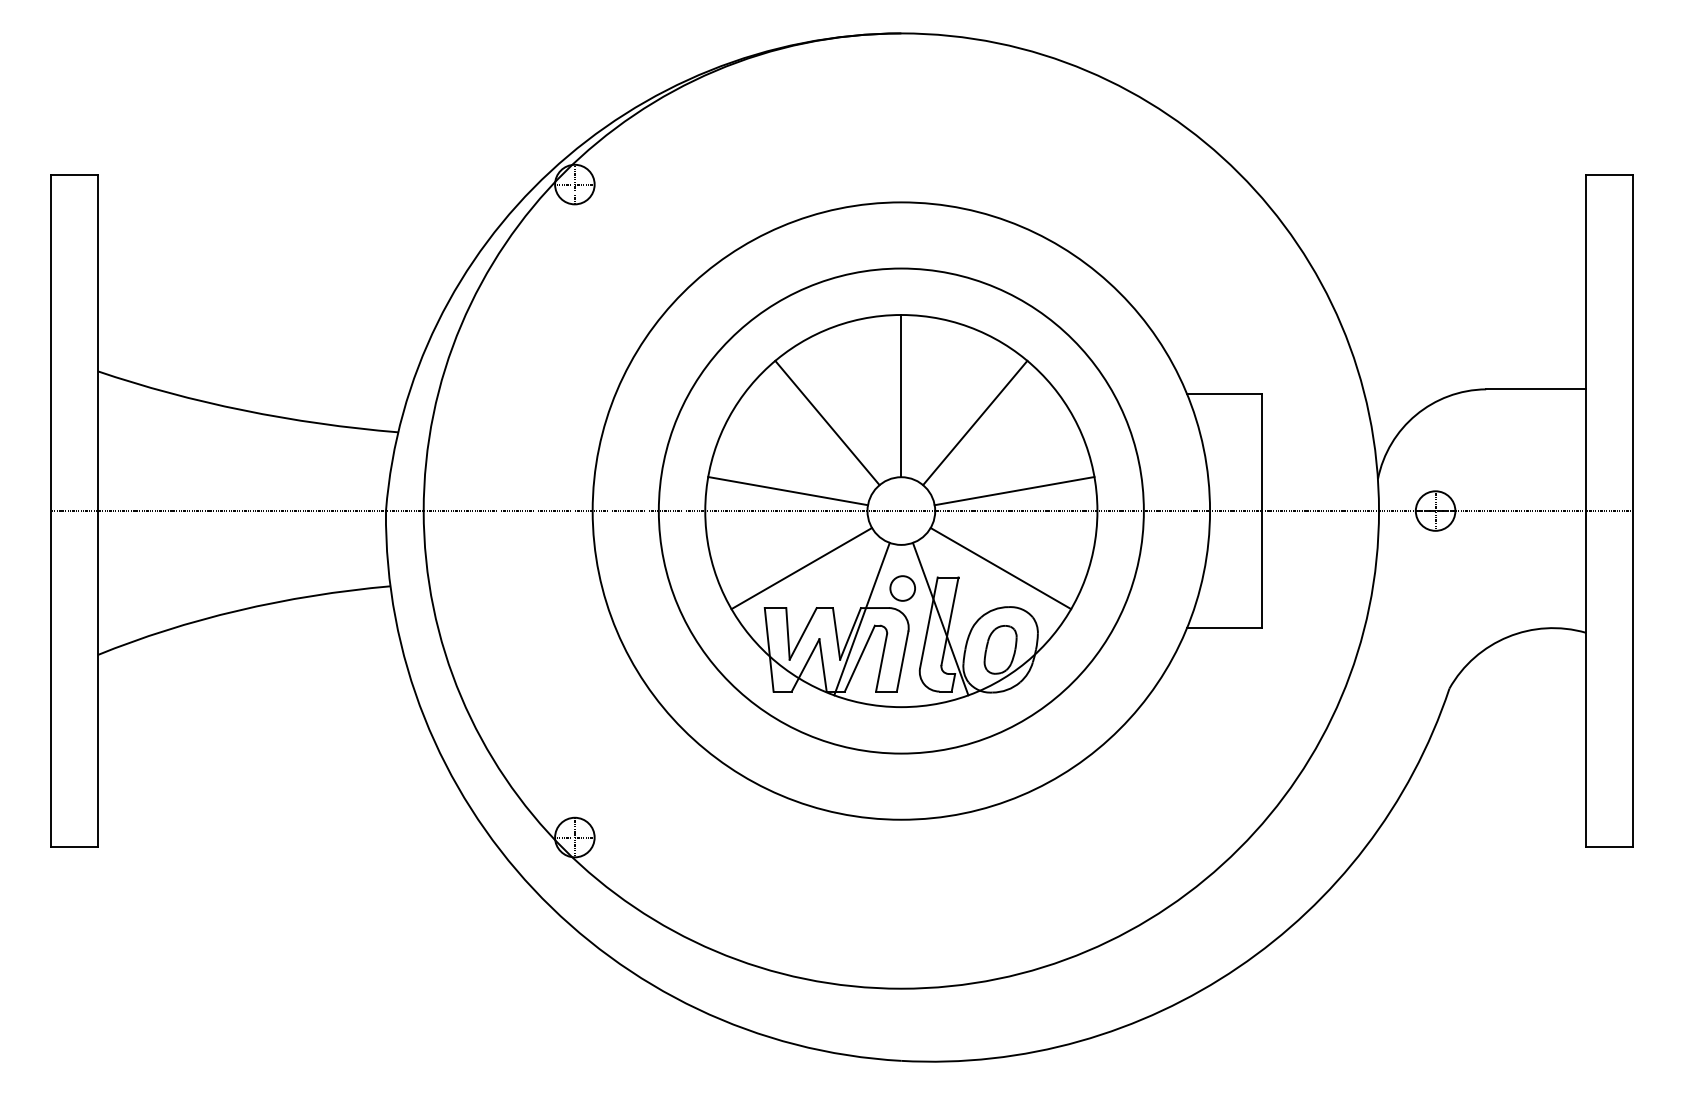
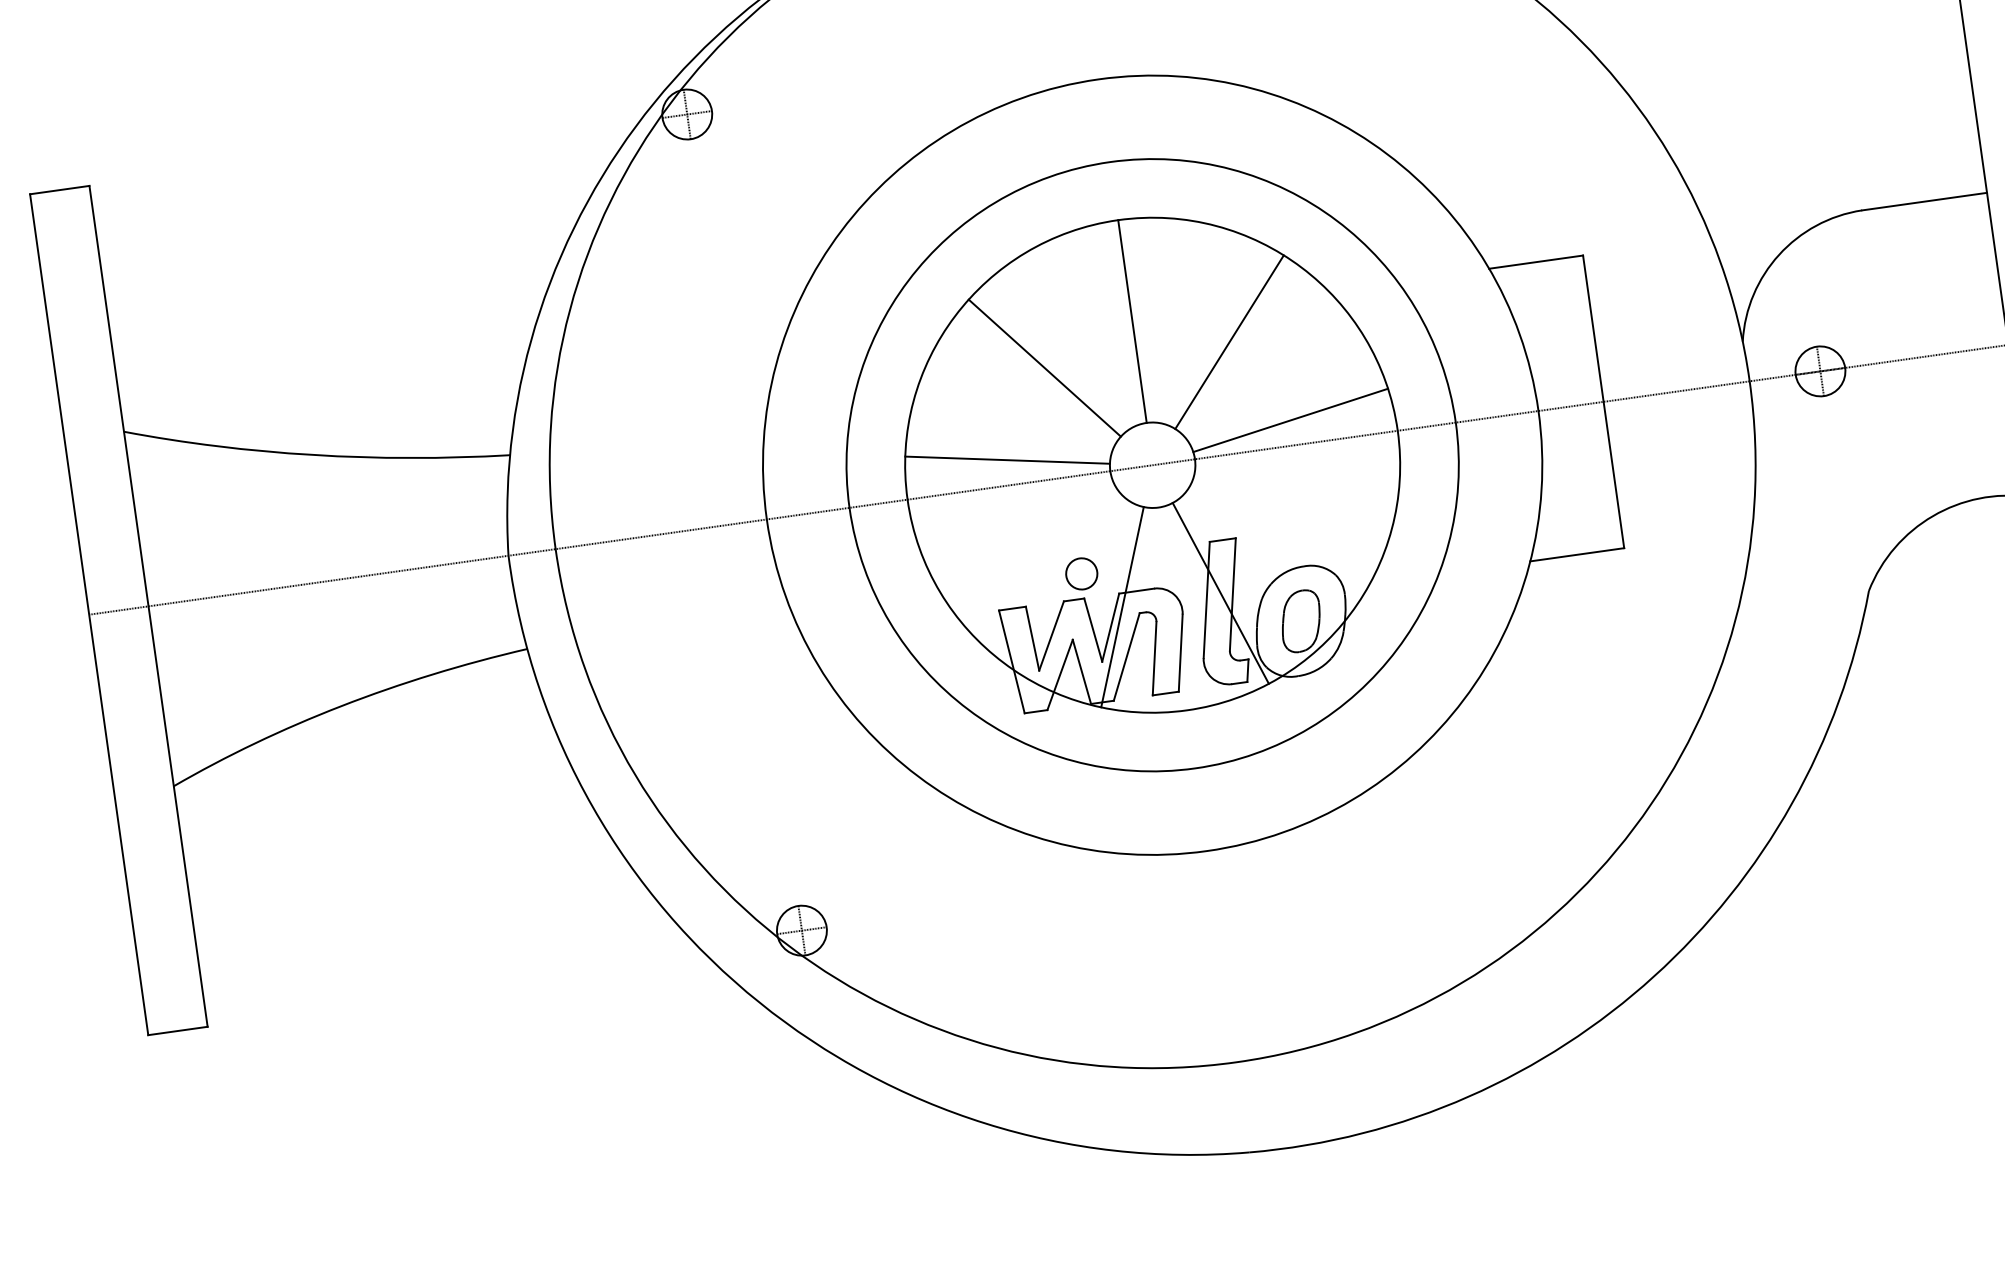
line: (801, 568) -> (1037, 554), removed
line: (1000, 568) -> (1286, 519), removed
circle: (902, 588) -> (1081, 573), moved

